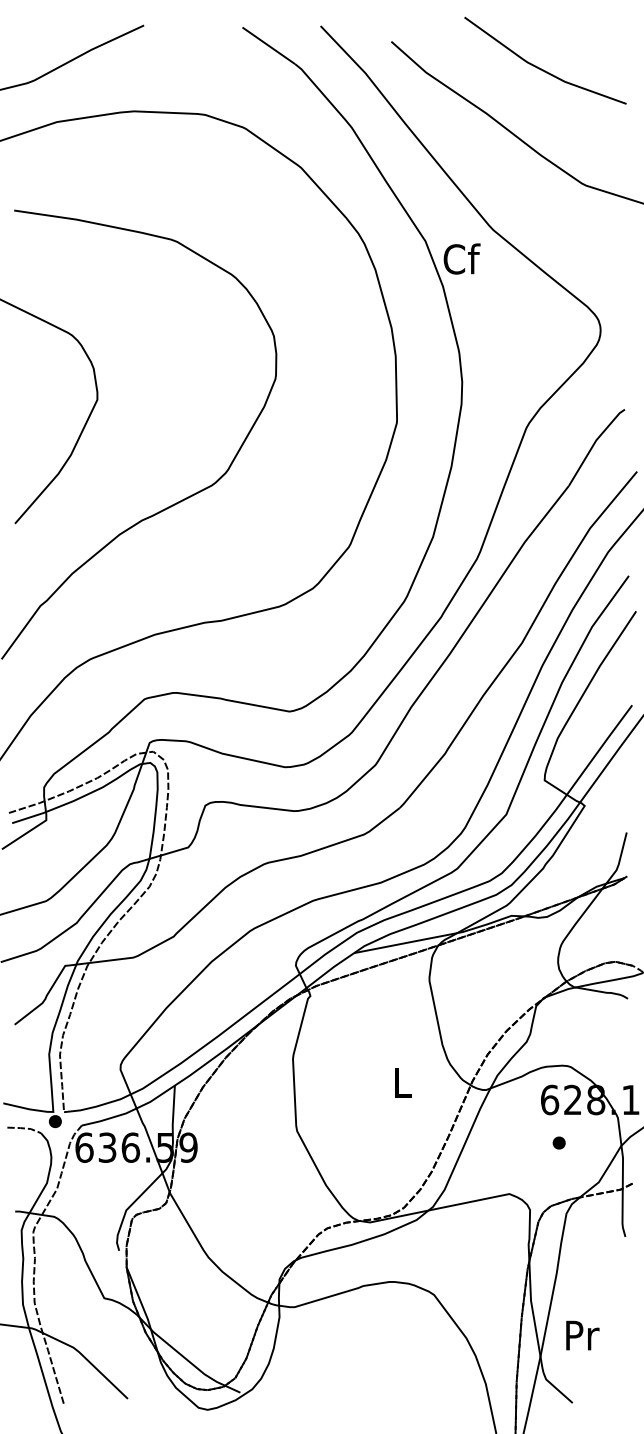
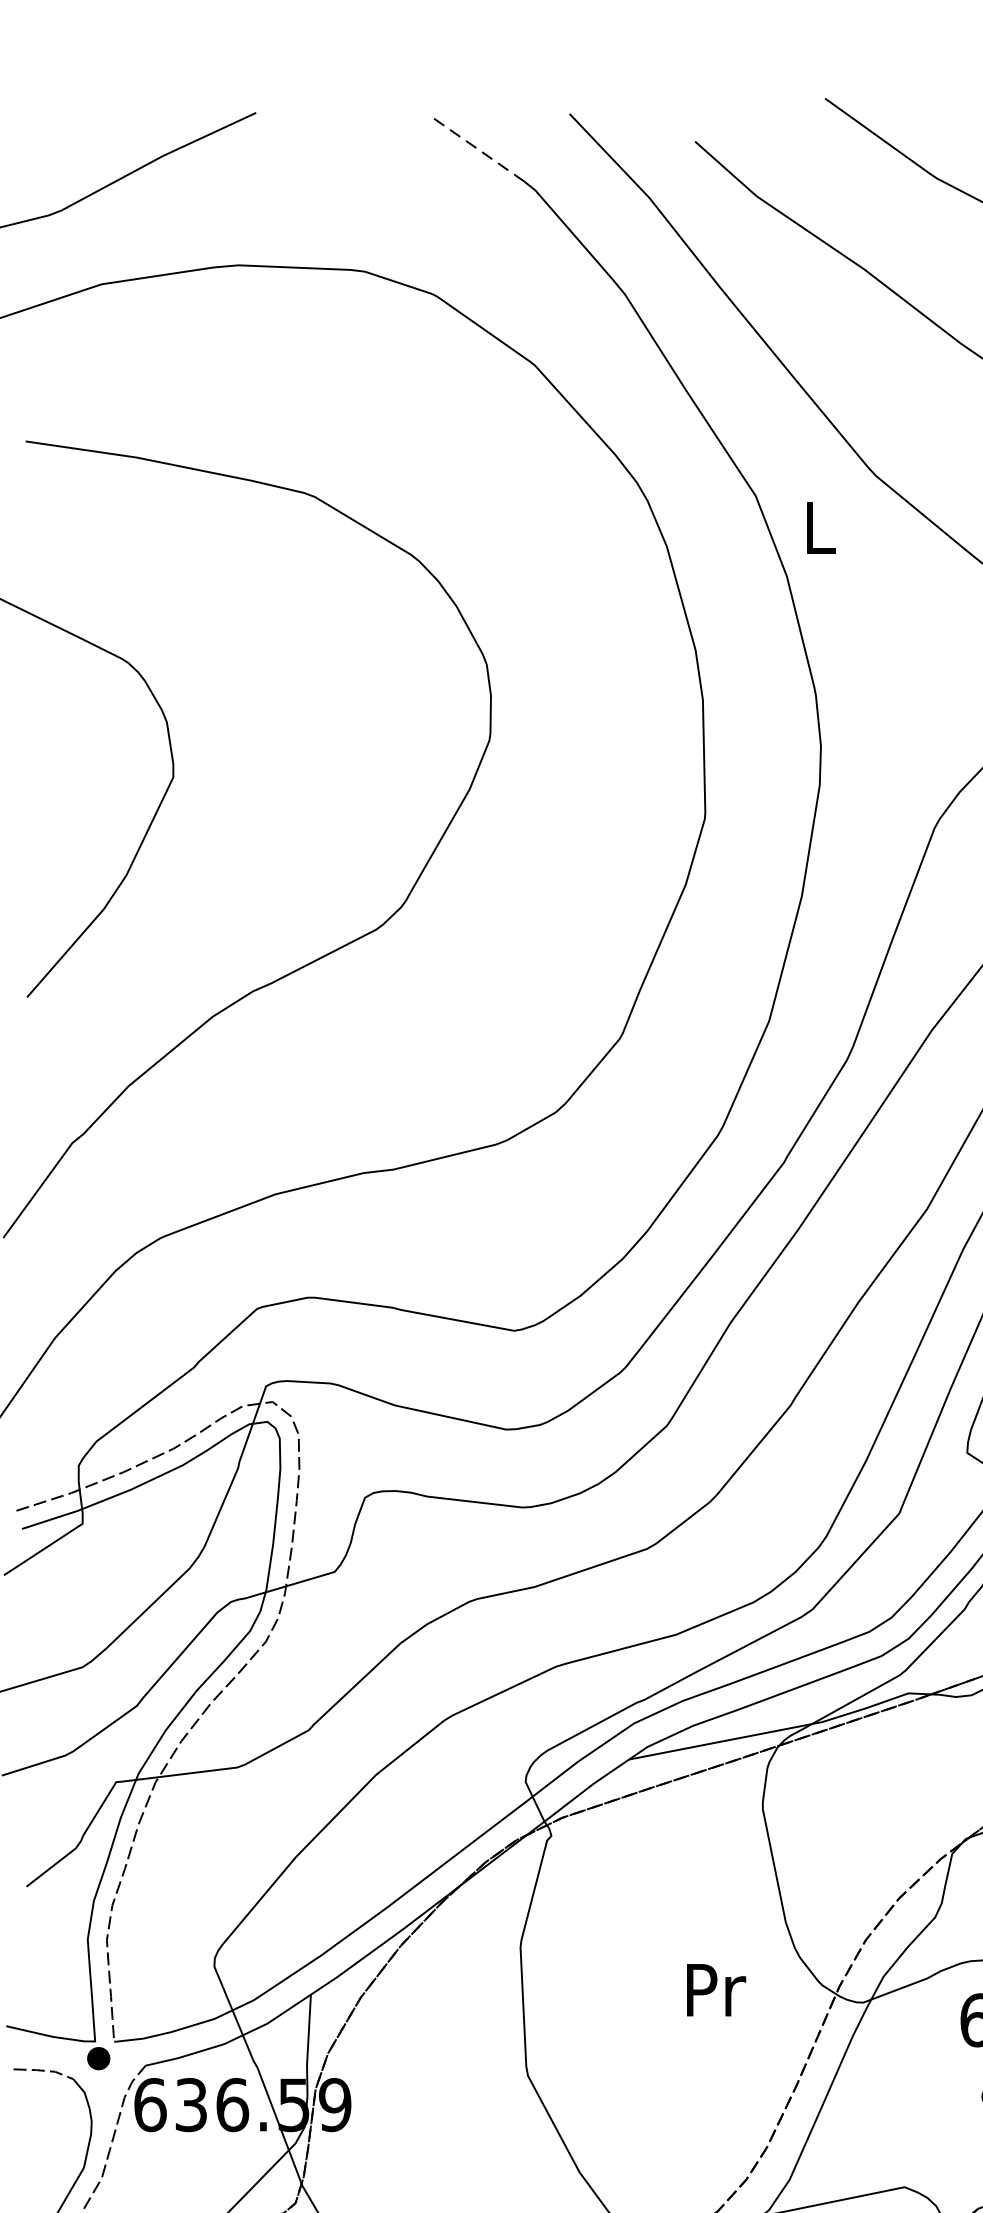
line: (268, 45) -> (477, 148), solid -> dashed
text: (461, 258) -> (819, 526), Cf -> L
text: (403, 1082) -> (716, 1989), L -> Pr

